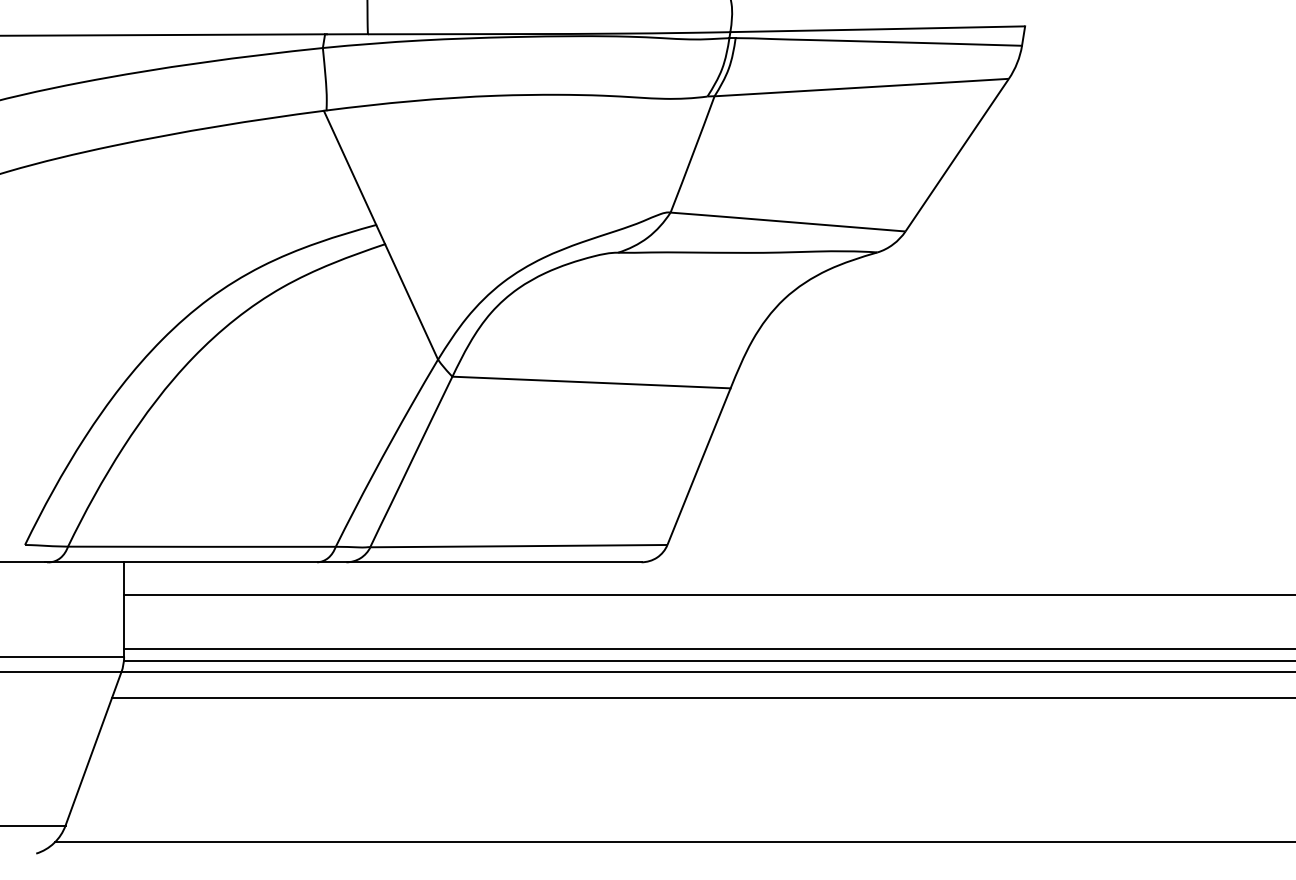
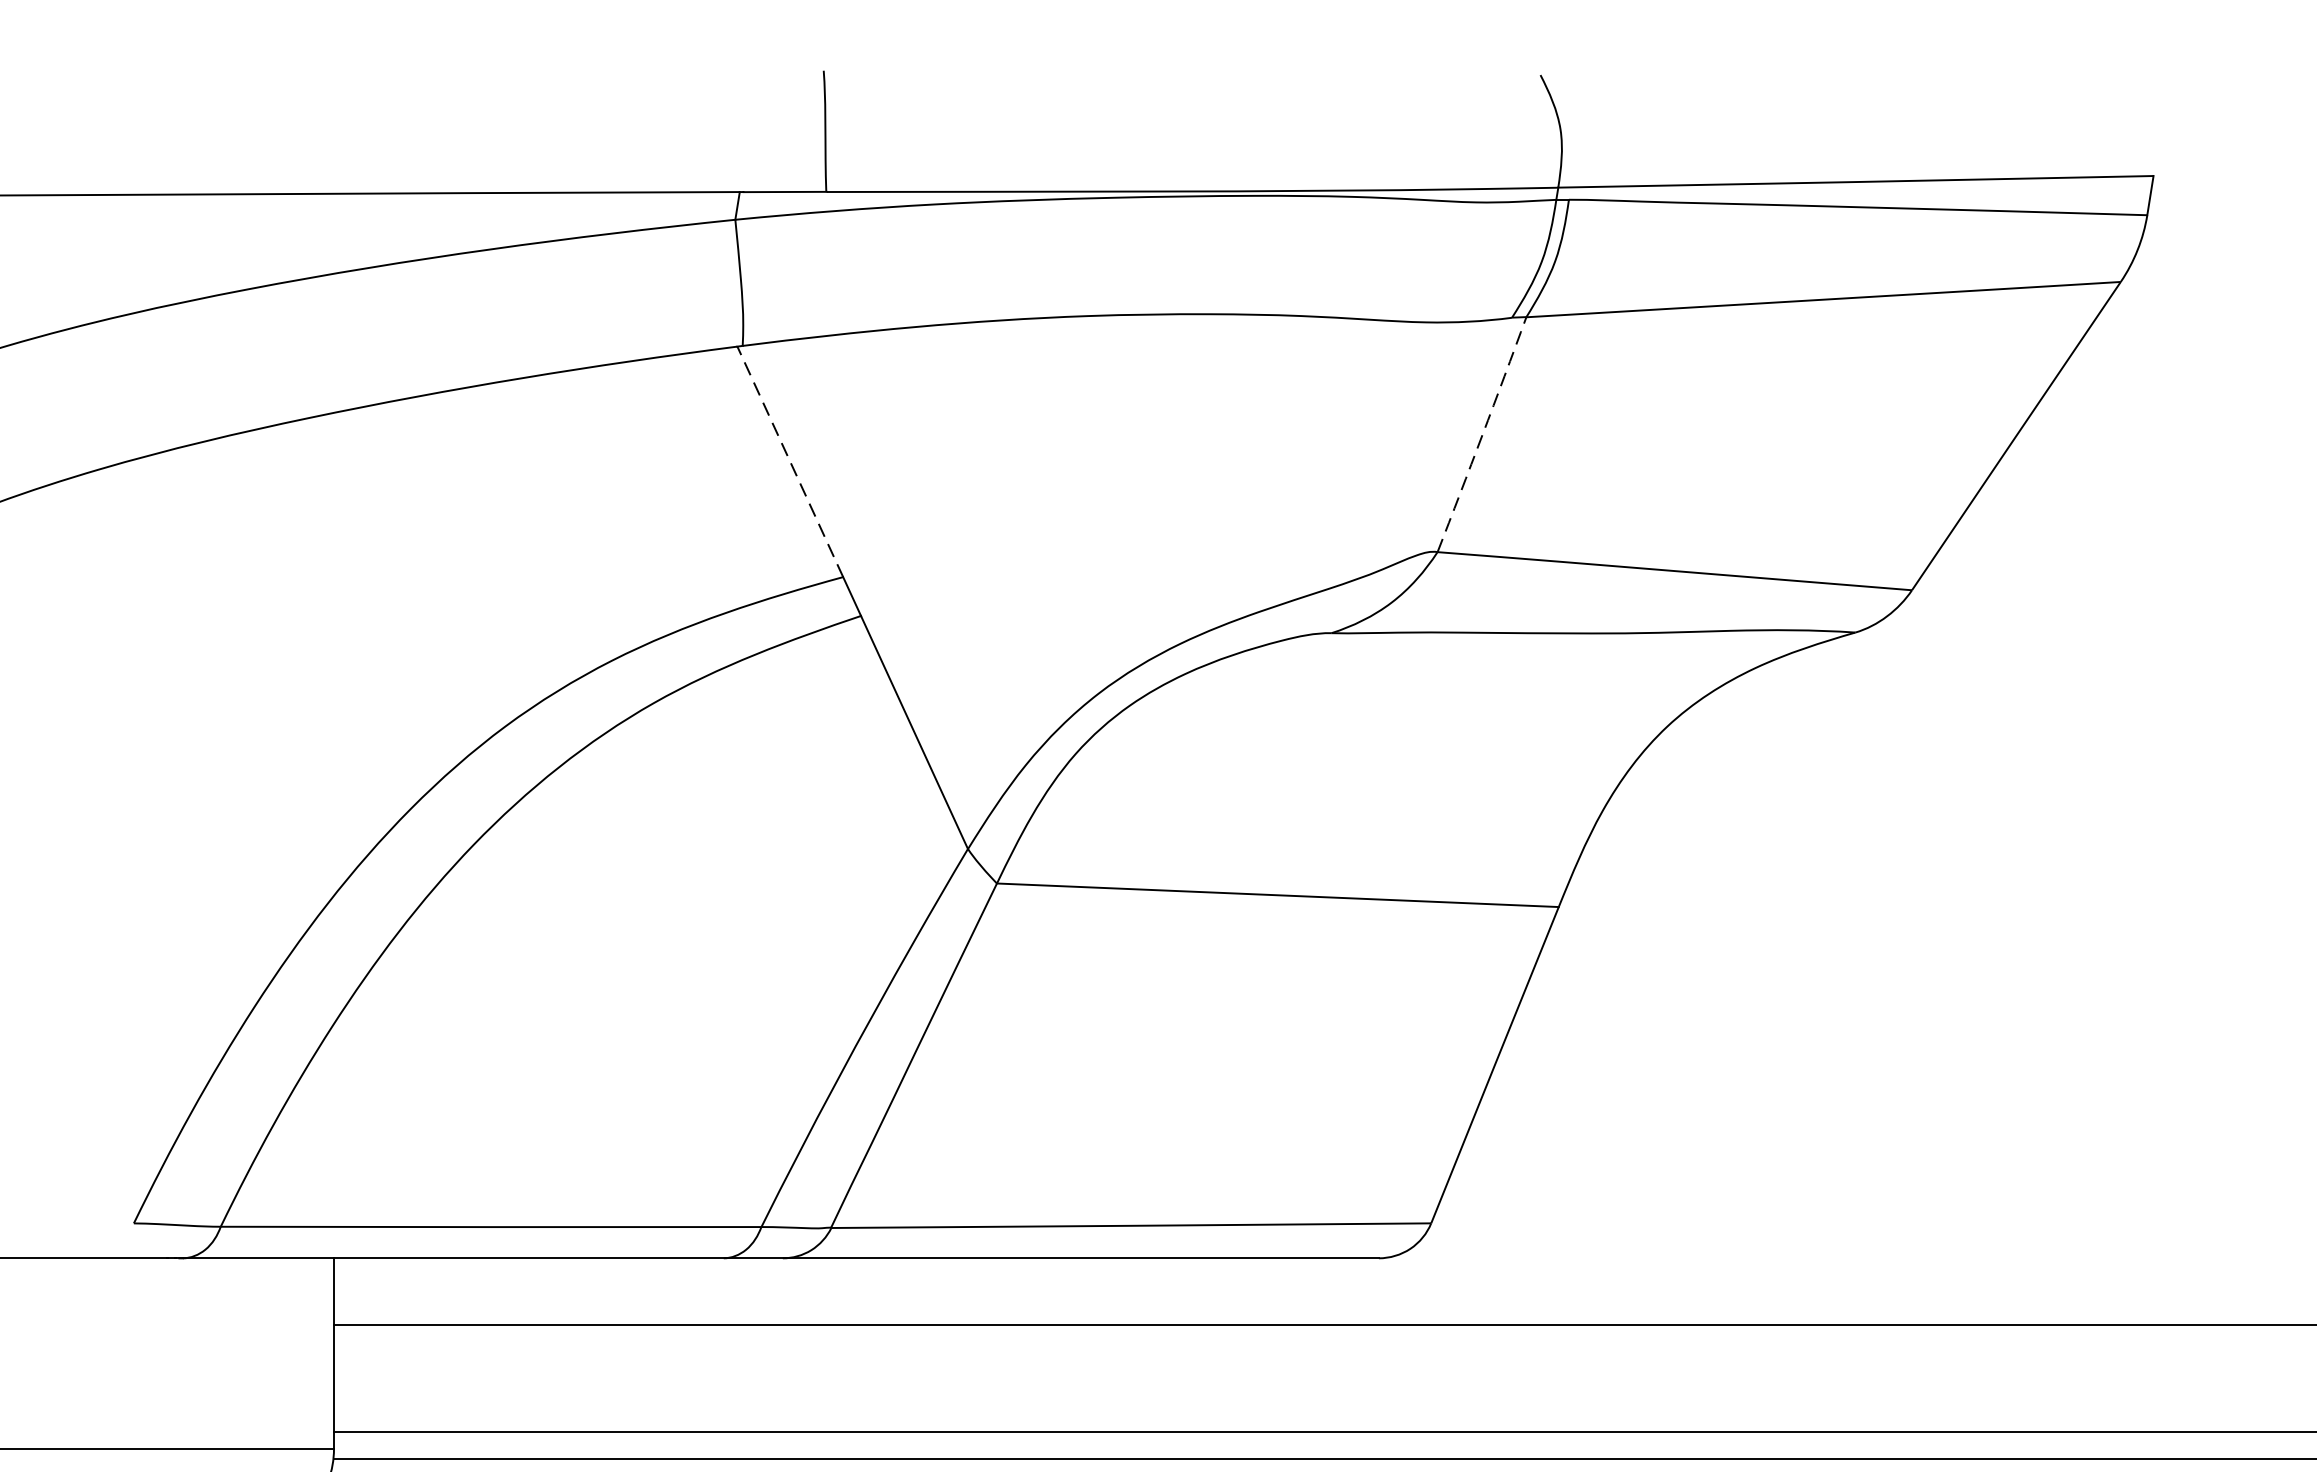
arc: (692, 154) -> (1481, 434), solid -> dashed
line: (350, 167) -> (791, 461), solid -> dashed

